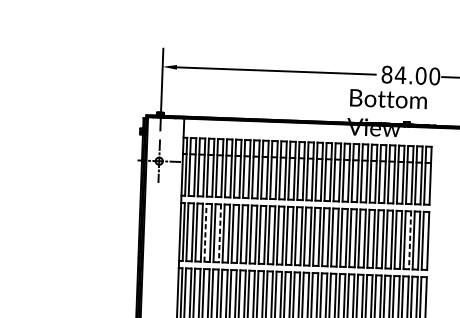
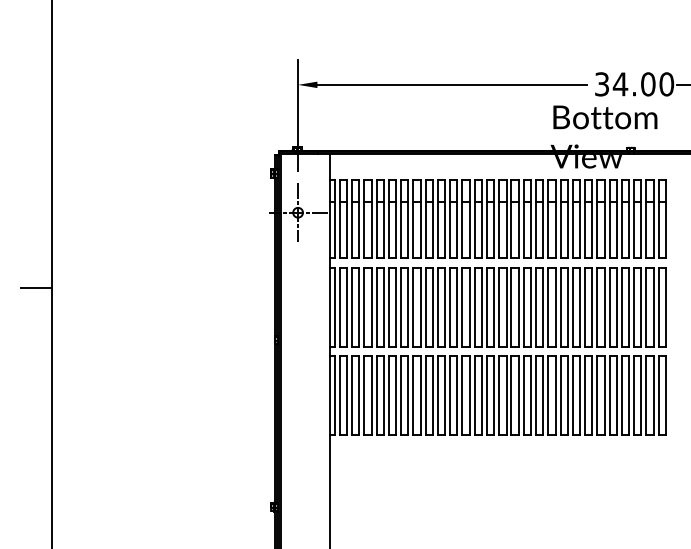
text: (386, 74) -> (601, 84), 84.00 -> 34.00
line: (205, 232) -> (364, 306), dashed -> solid
line: (219, 233) -> (383, 307), dashed -> solid
line: (410, 240) -> (641, 307), dashed -> solid

